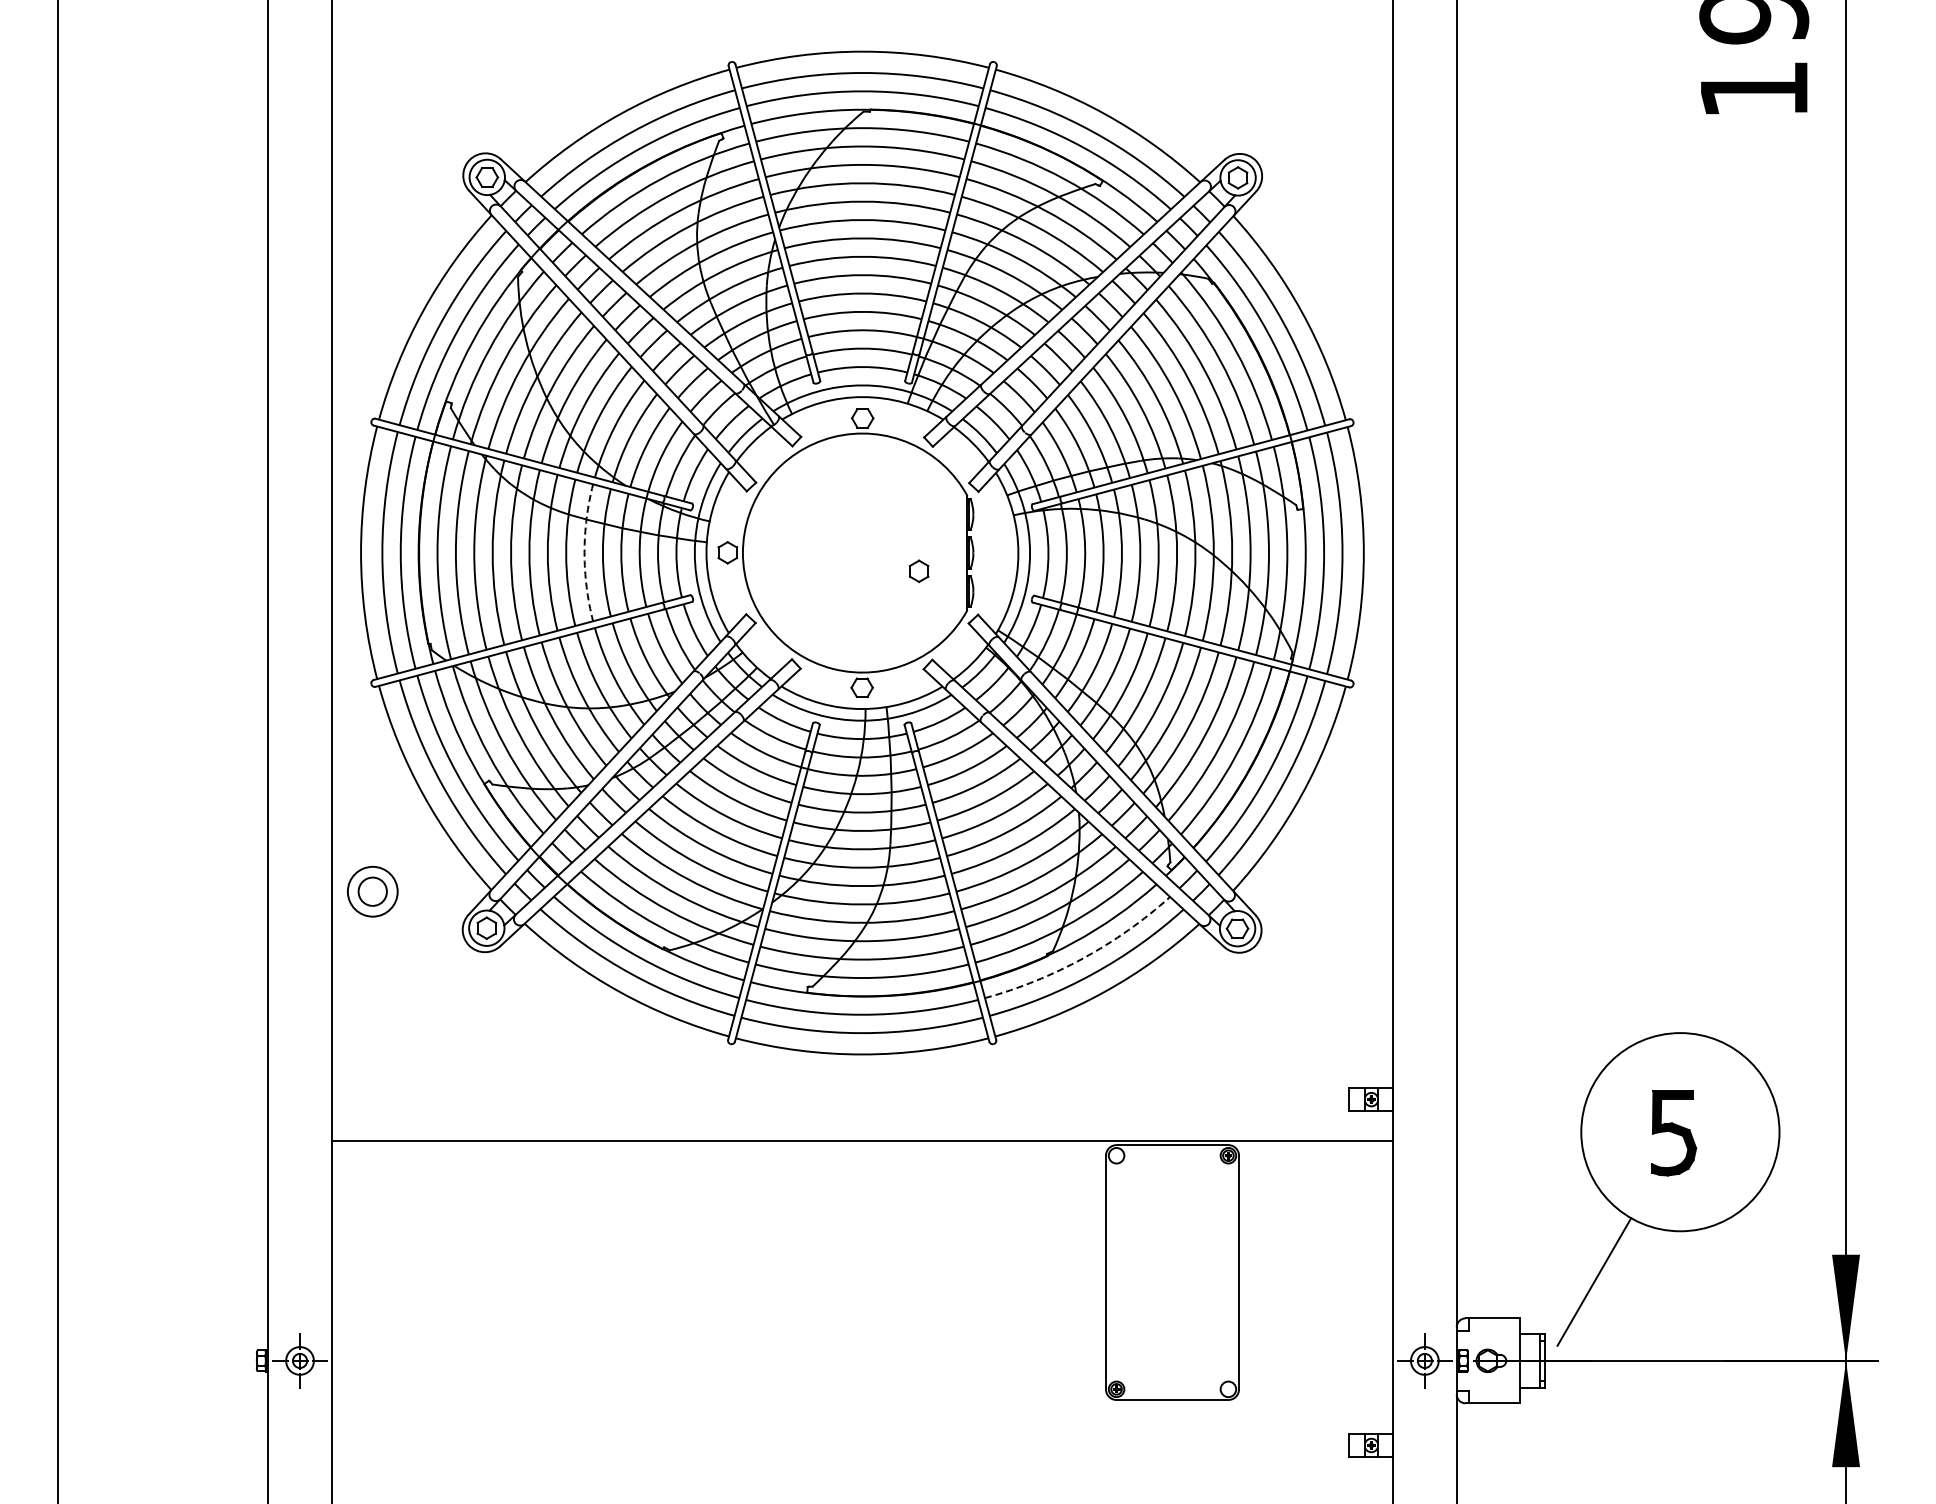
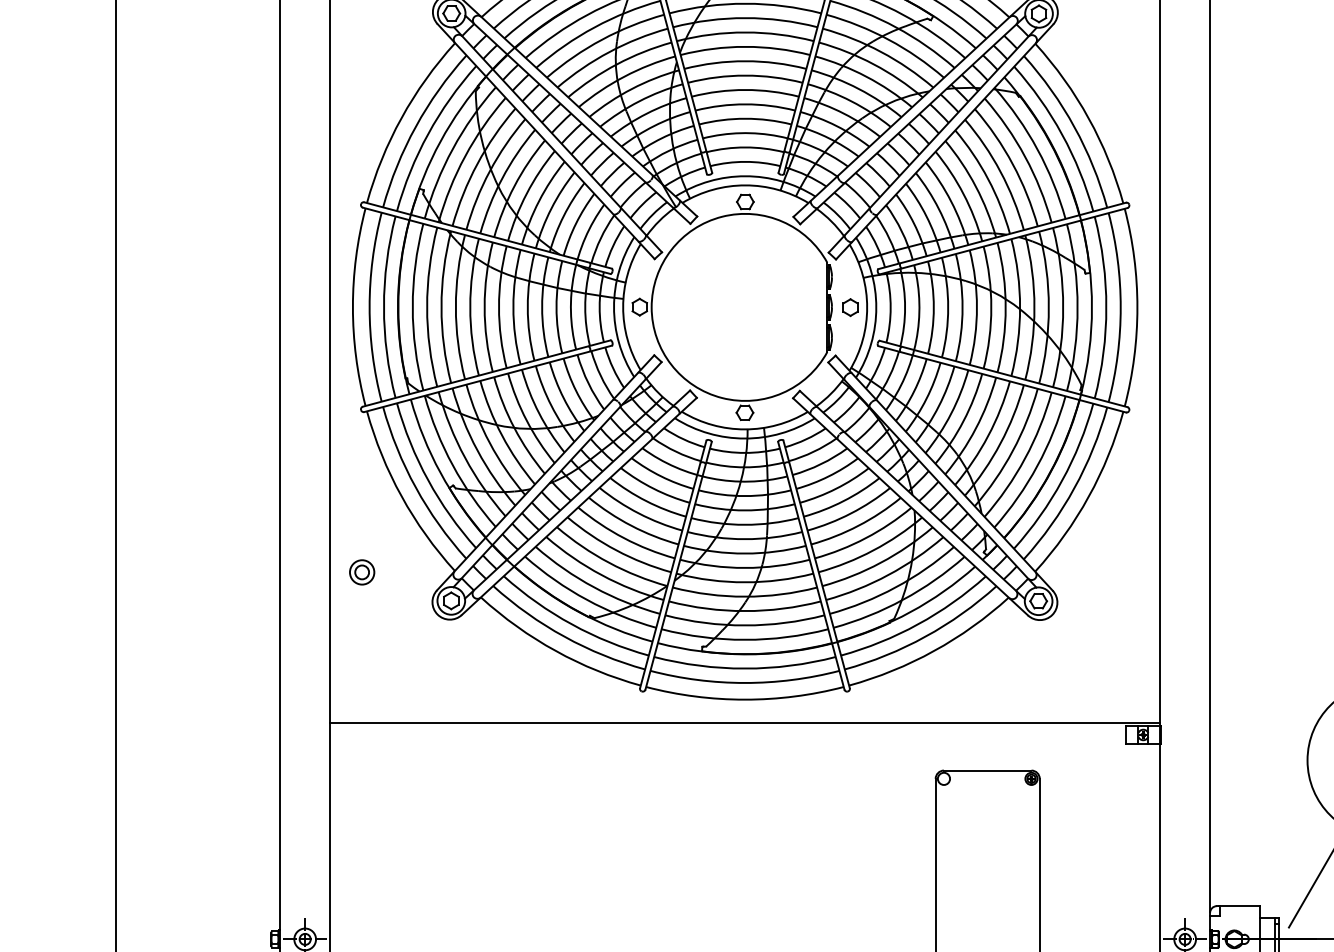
arc: (584, 552) -> (527, 306), dashed -> solid
part: (919, 570) -> (850, 306), moved
part: (372, 891) -> (361, 572), size x0.62
arc: (1083, 958) -> (918, 624), dashed -> solid
line: (862, 1141) -> (745, 723), moved

